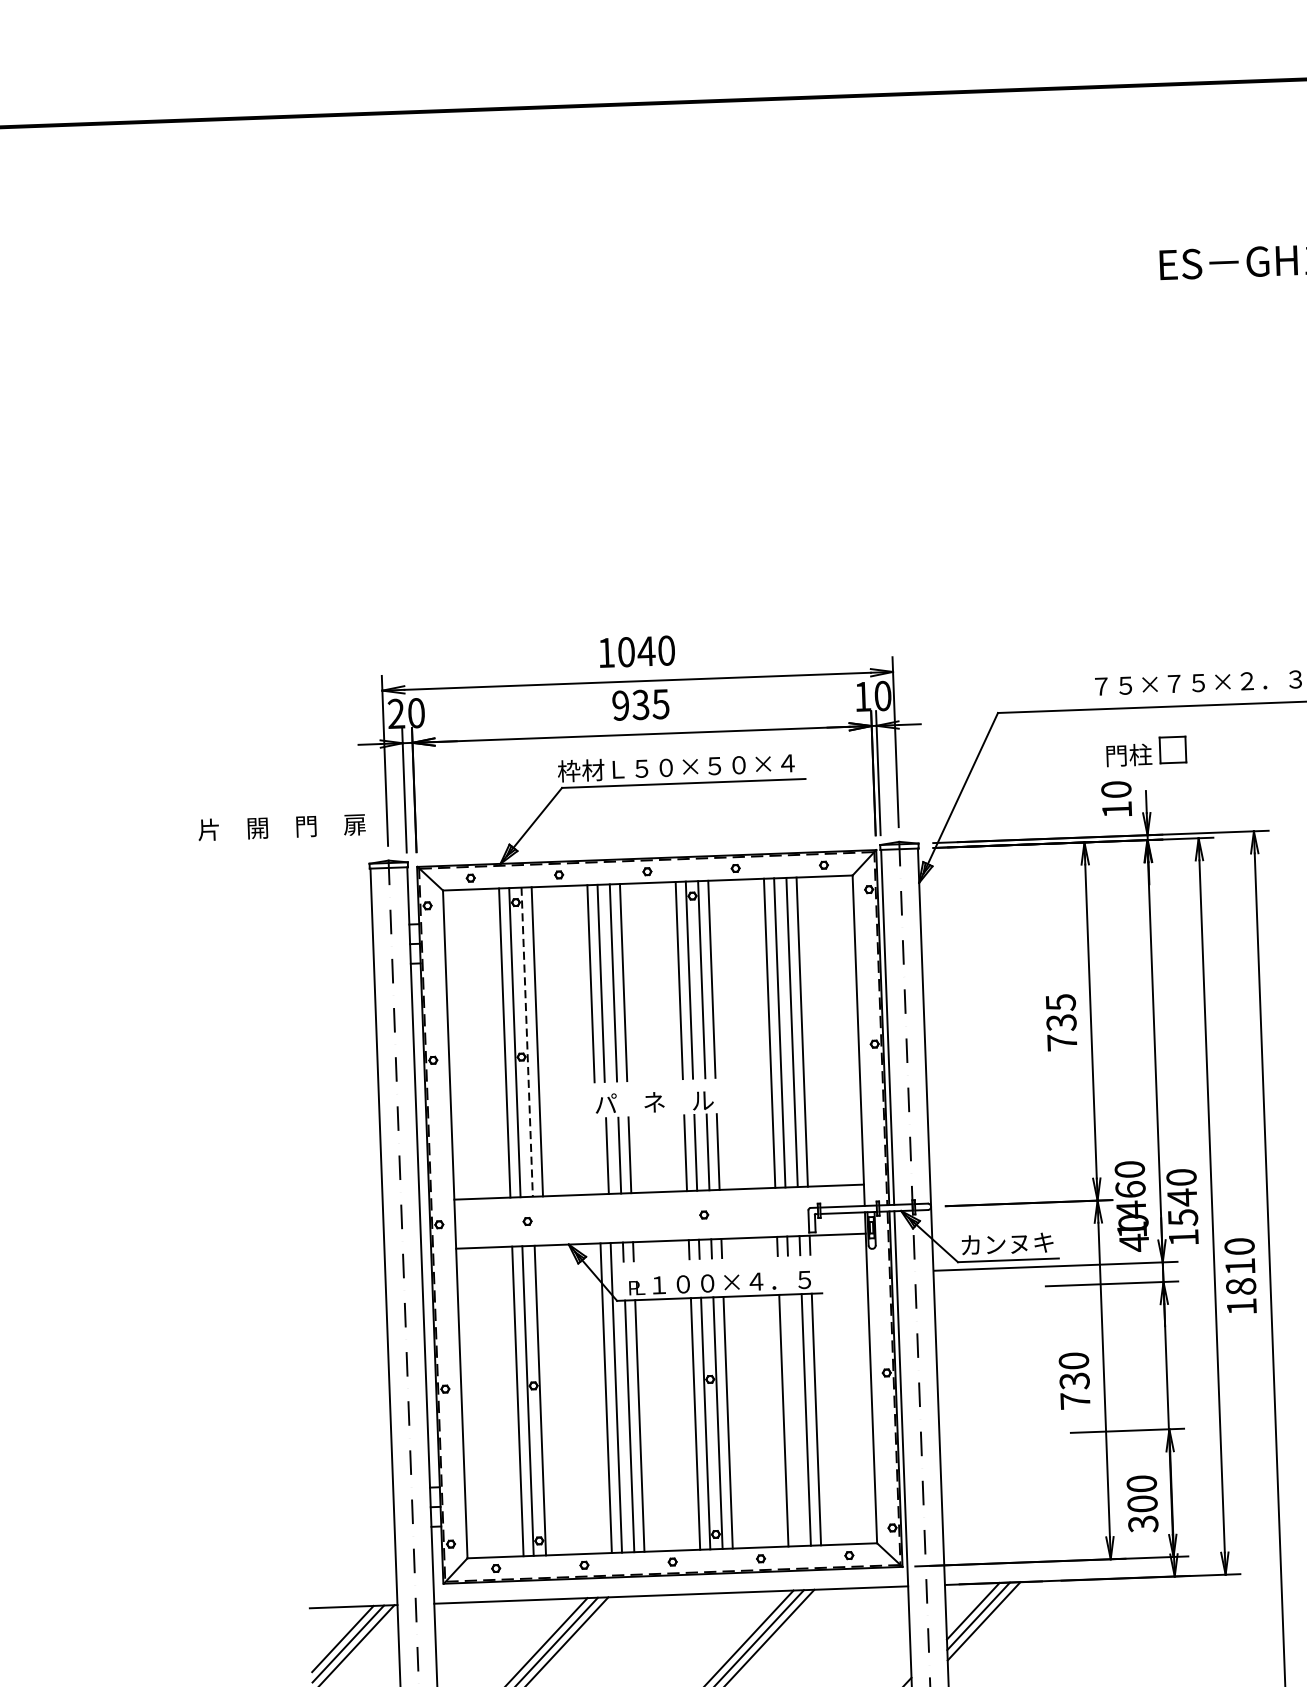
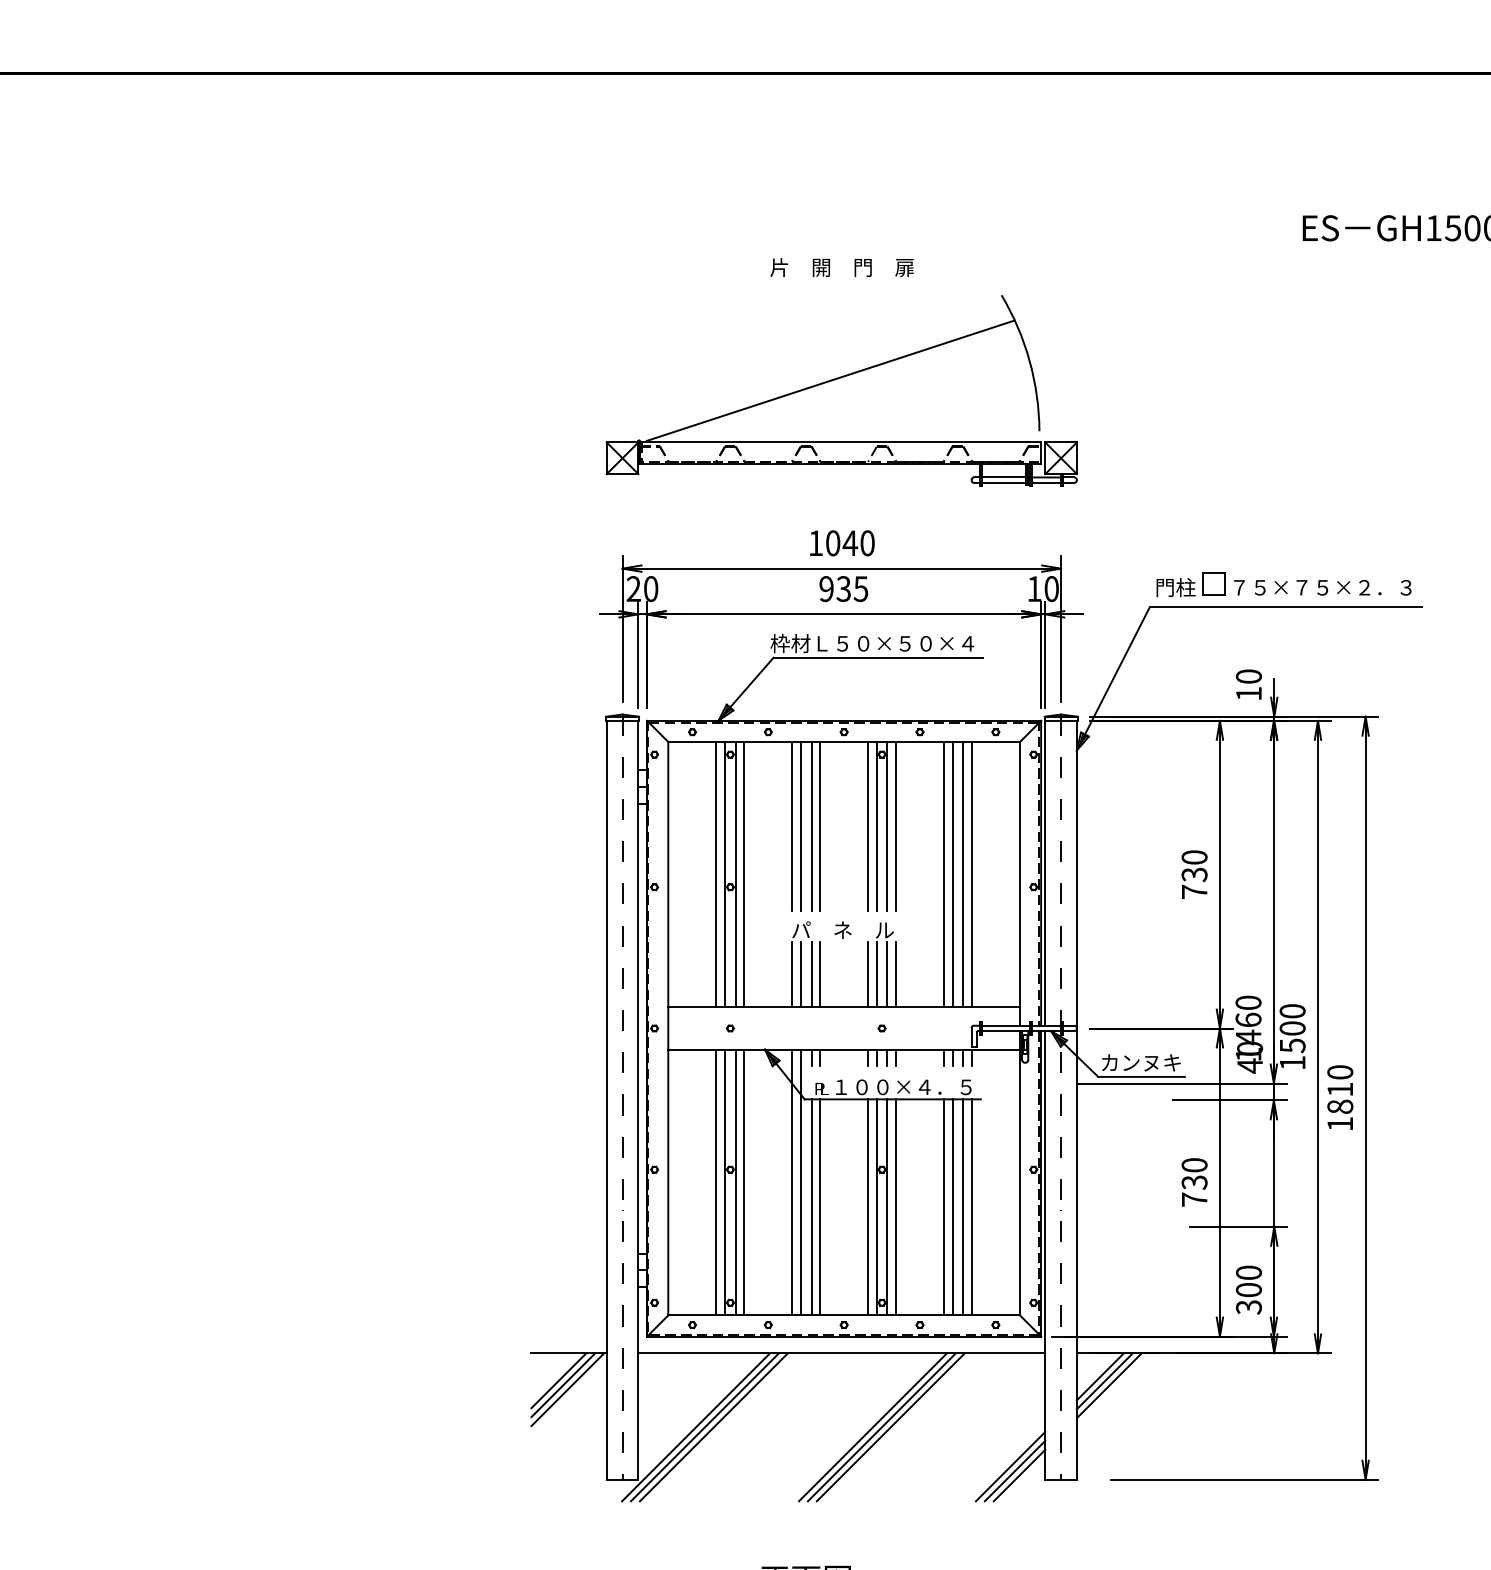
part: (625, 461) -> (838, 379), added
part: (1145, 751) -> (1190, 584), moved
text: (281, 827) -> (841, 267), moved
text: (1060, 1002) -> (1194, 857), 735 -> 730
line: (526, 1041) -> (735, 874), dashed -> solid
line: (597, 1155) -> (792, 974), added
text: (1182, 1197) -> (1292, 1028), 1540 -> 1500
line: (550, 1400) -> (744, 1182), added
line: (793, 1420) -> (952, 1207), added

